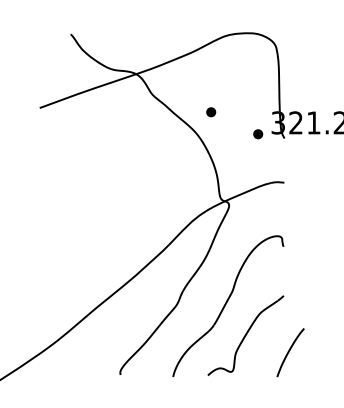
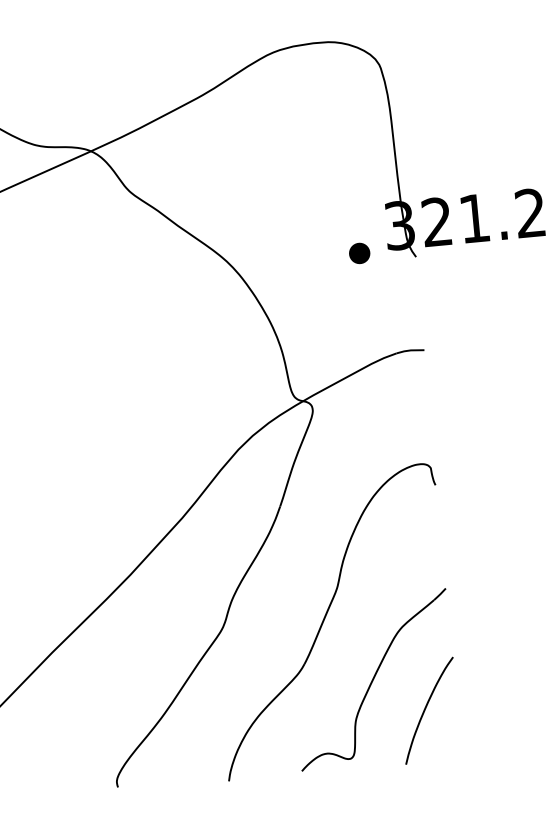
part: (211, 112) -> (257, 216), removed
curve: (289, 352) -> (426, 710), moved

